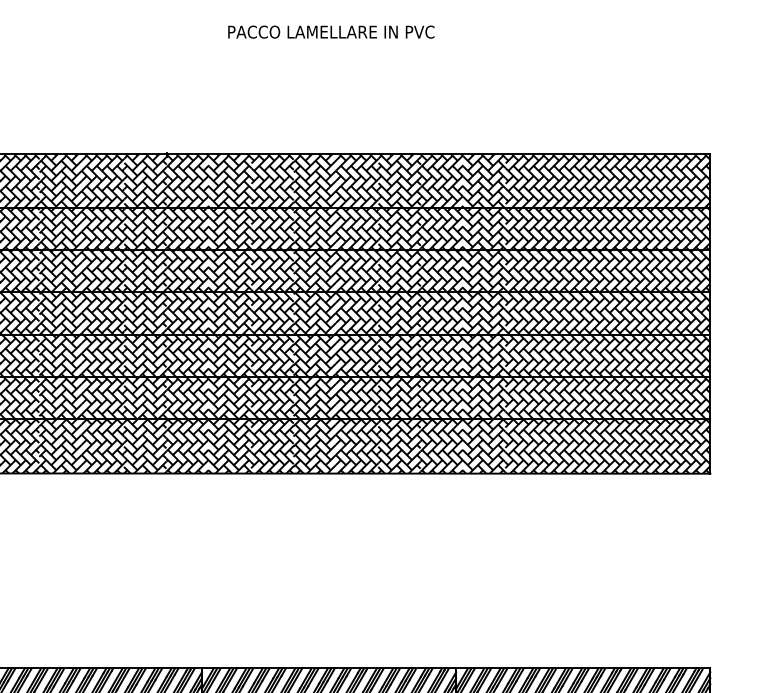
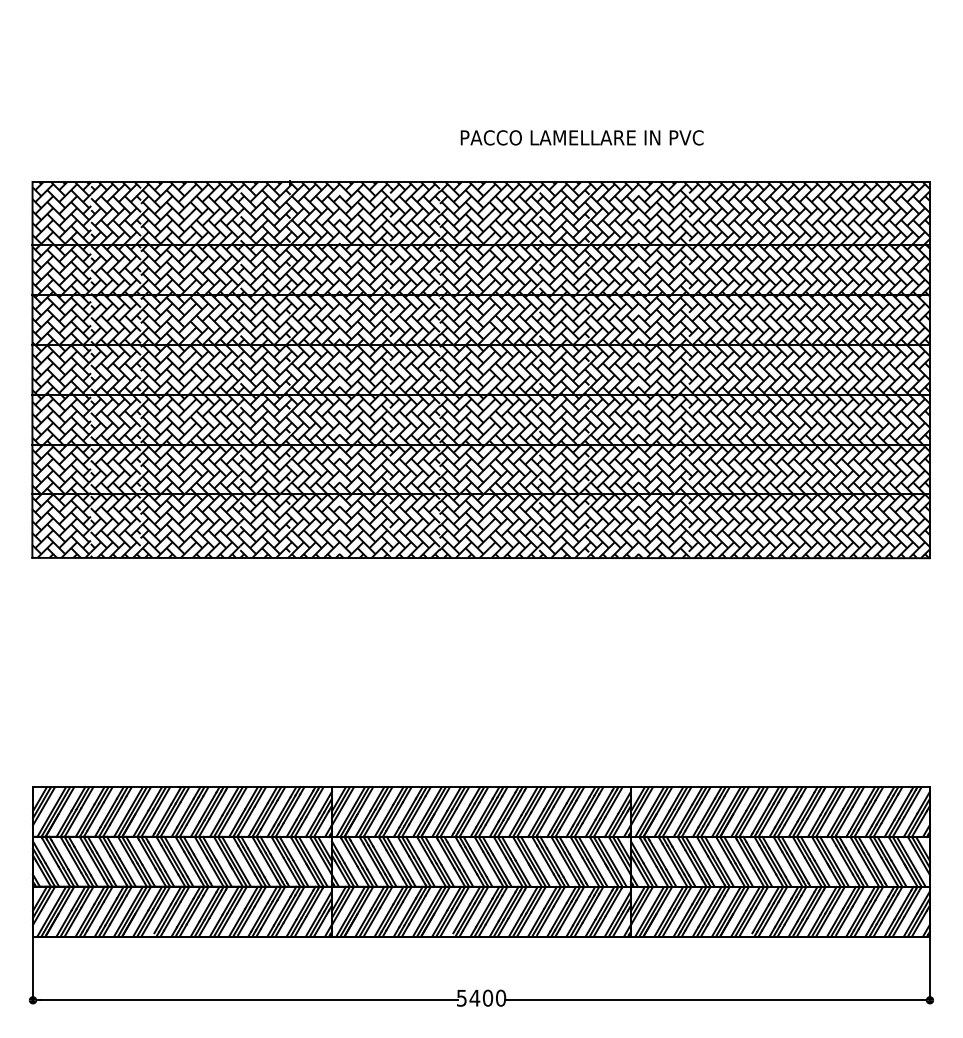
text: (330, 31) -> (581, 137), moved

